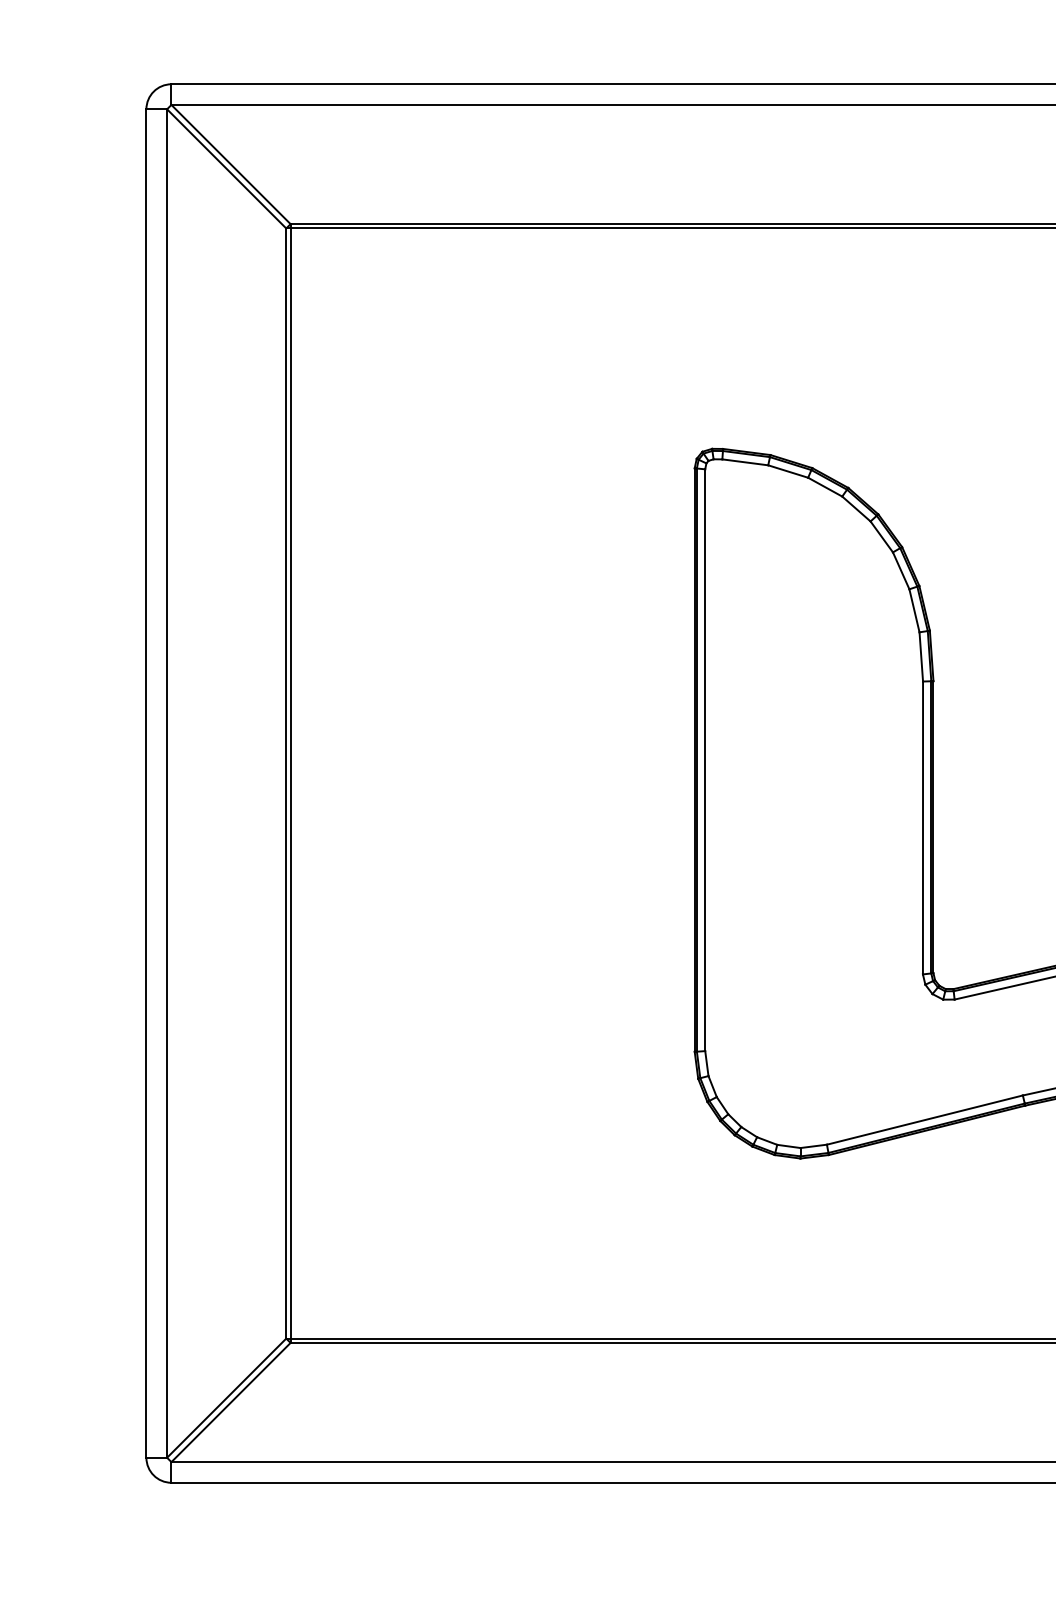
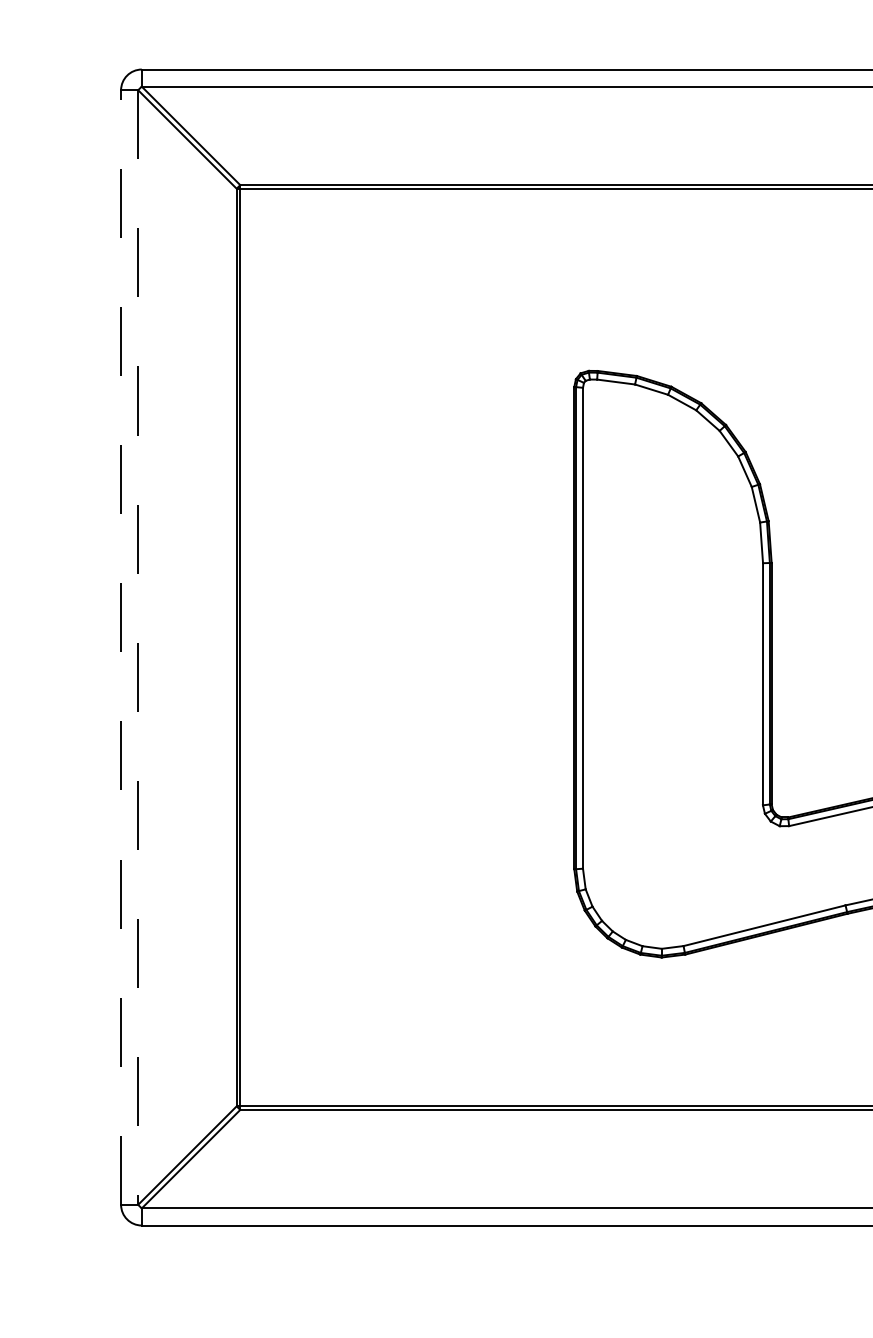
line: (146, 783) -> (121, 647), solid -> dashed
line: (167, 784) -> (138, 648), solid -> dashed

